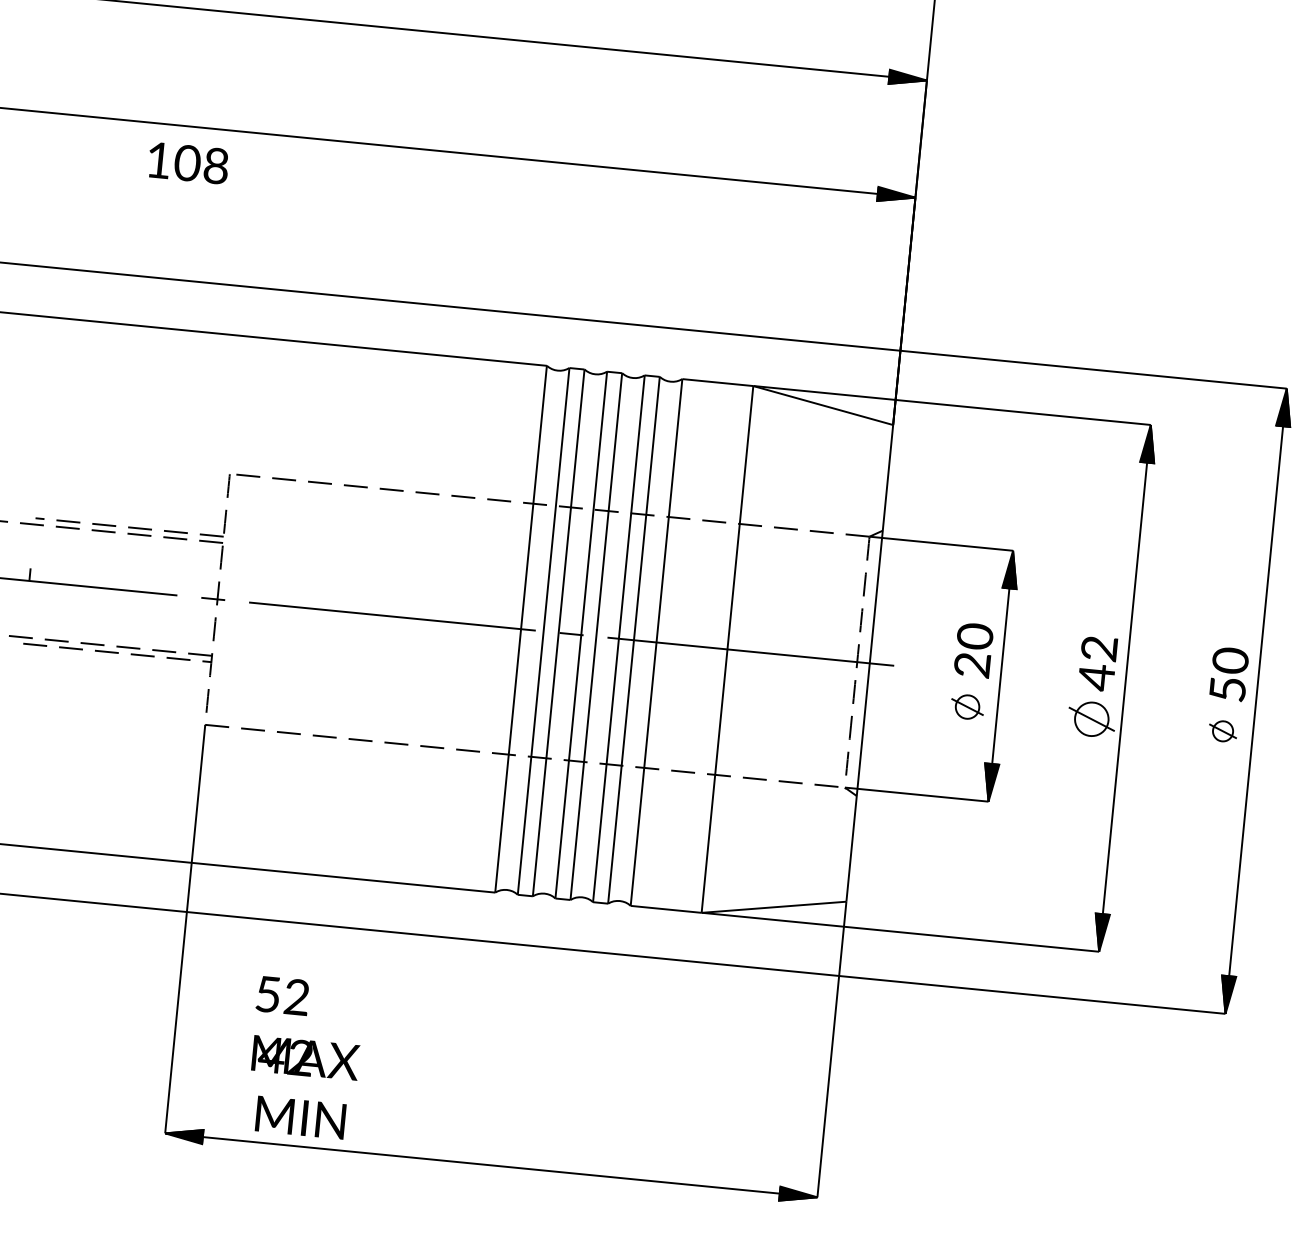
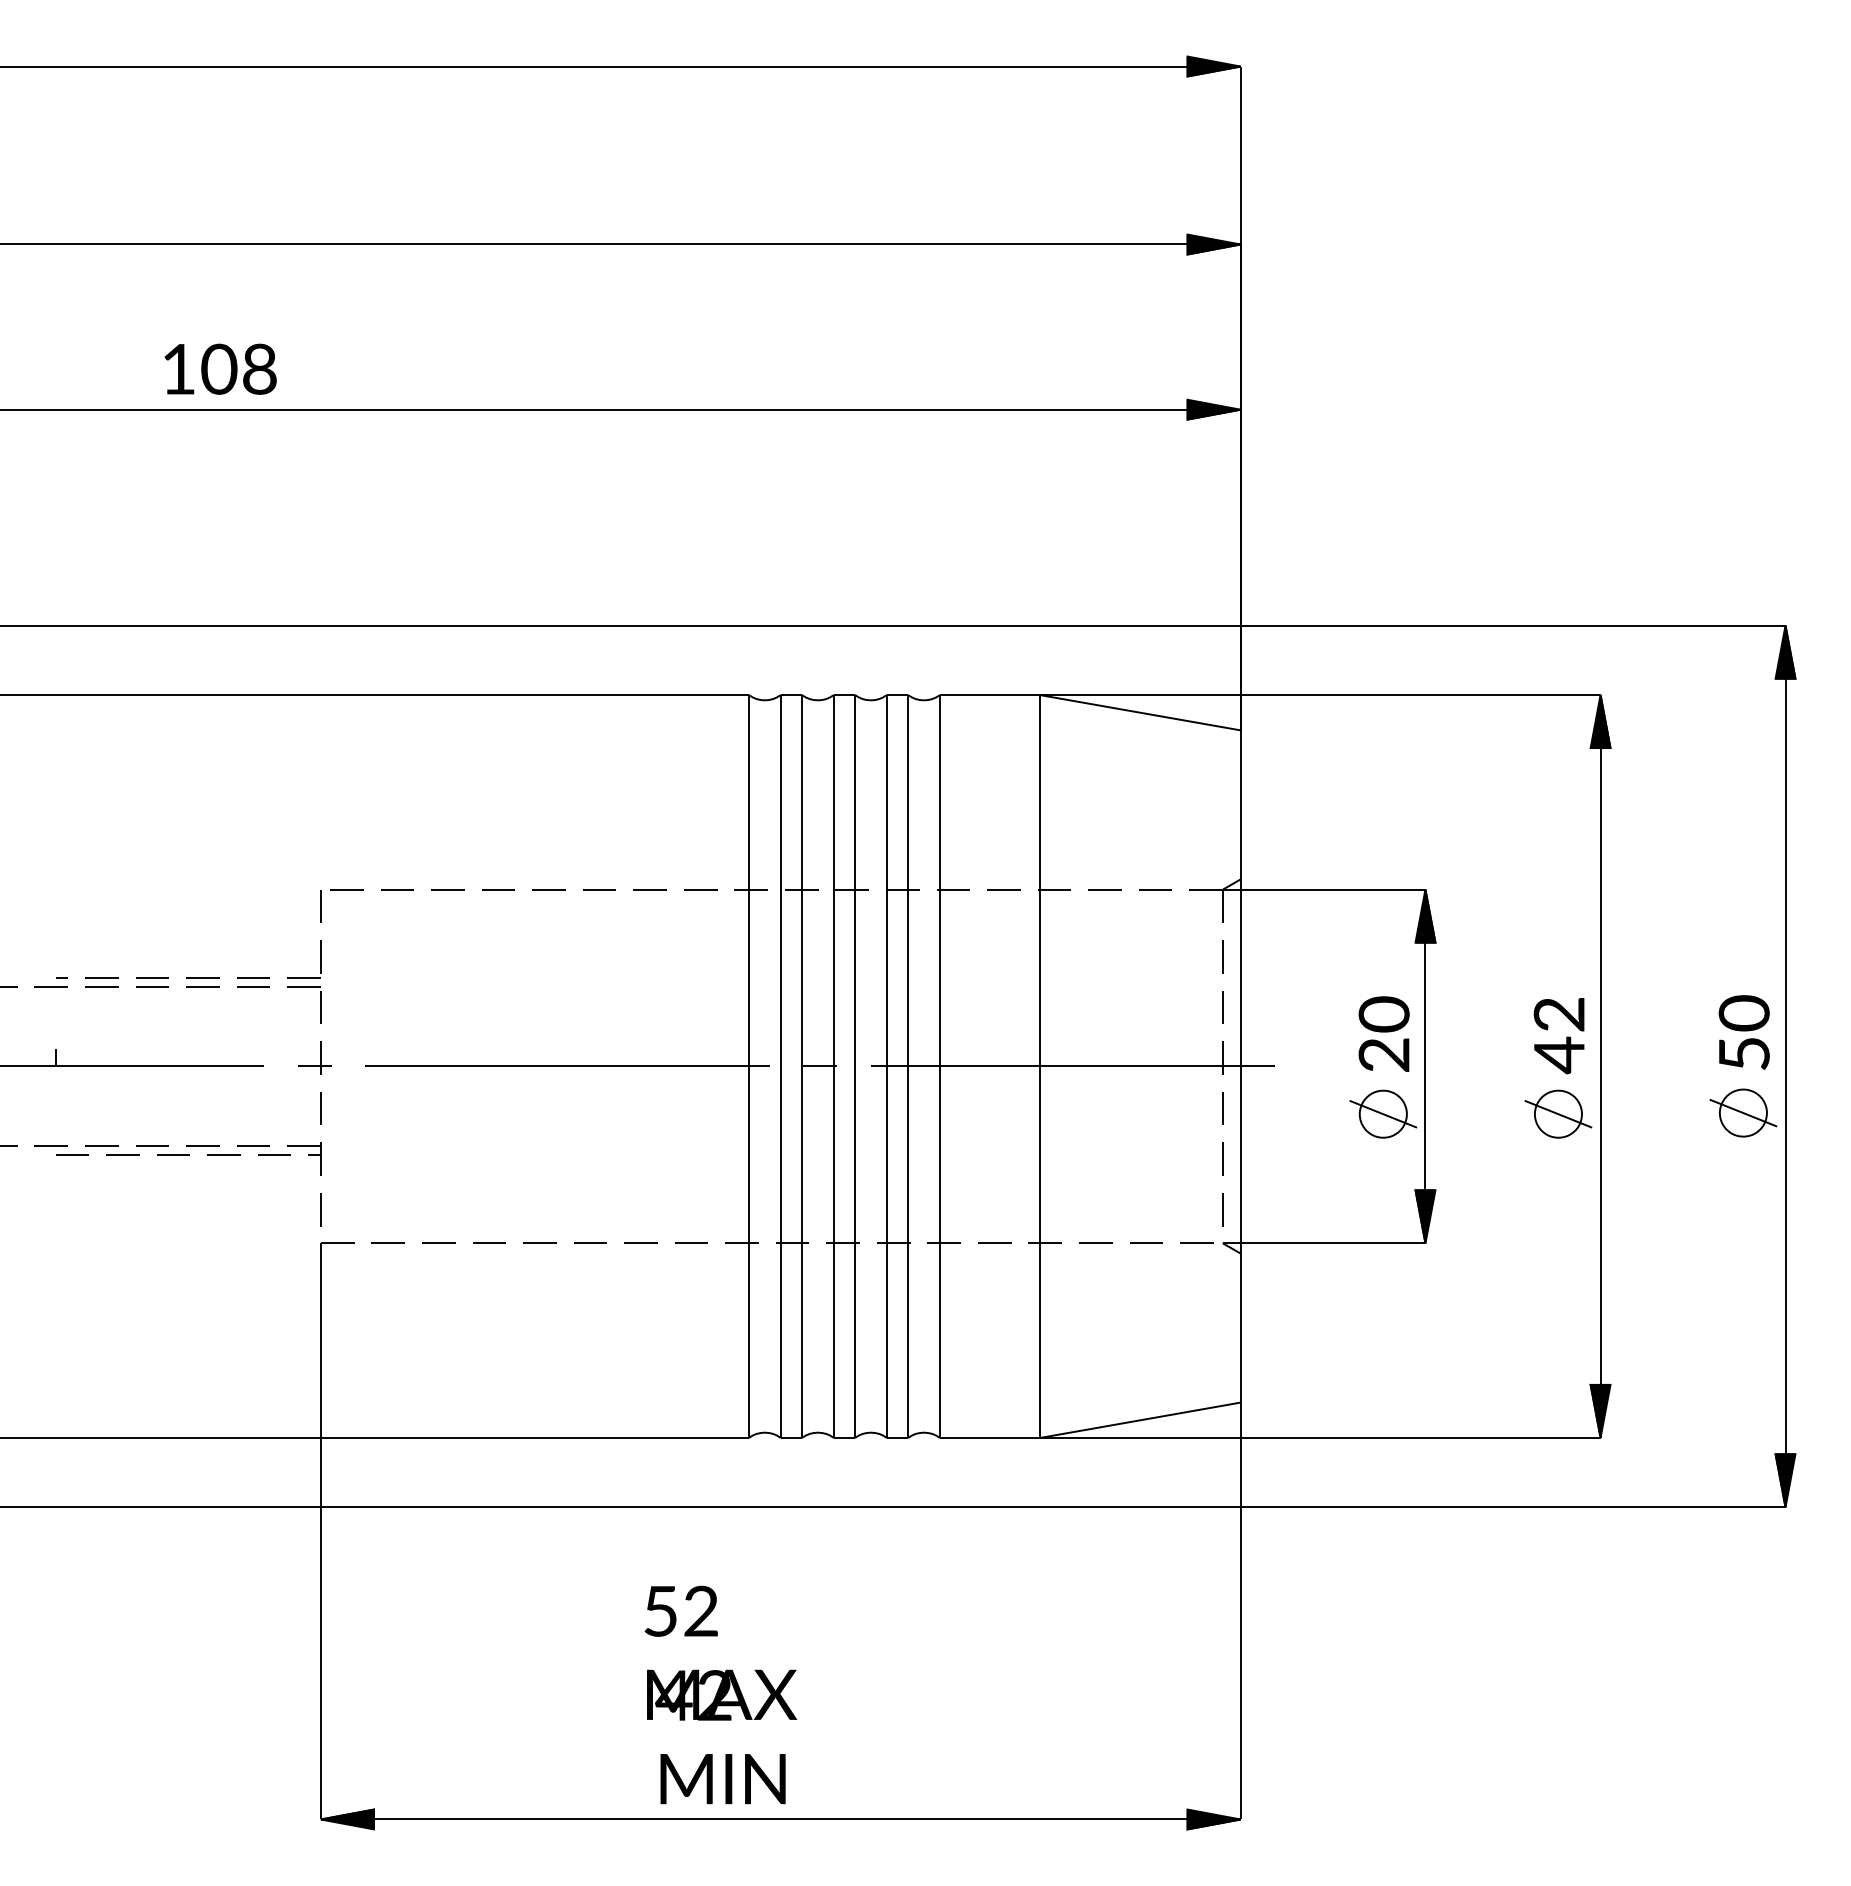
text: (188, 162) -> (220, 368), moved
part: (967, 706) -> (1382, 1113), size x1.43
part: (1223, 730) -> (1743, 1112), size x1.67
text: (304, 1057) -> (720, 1694), moved

